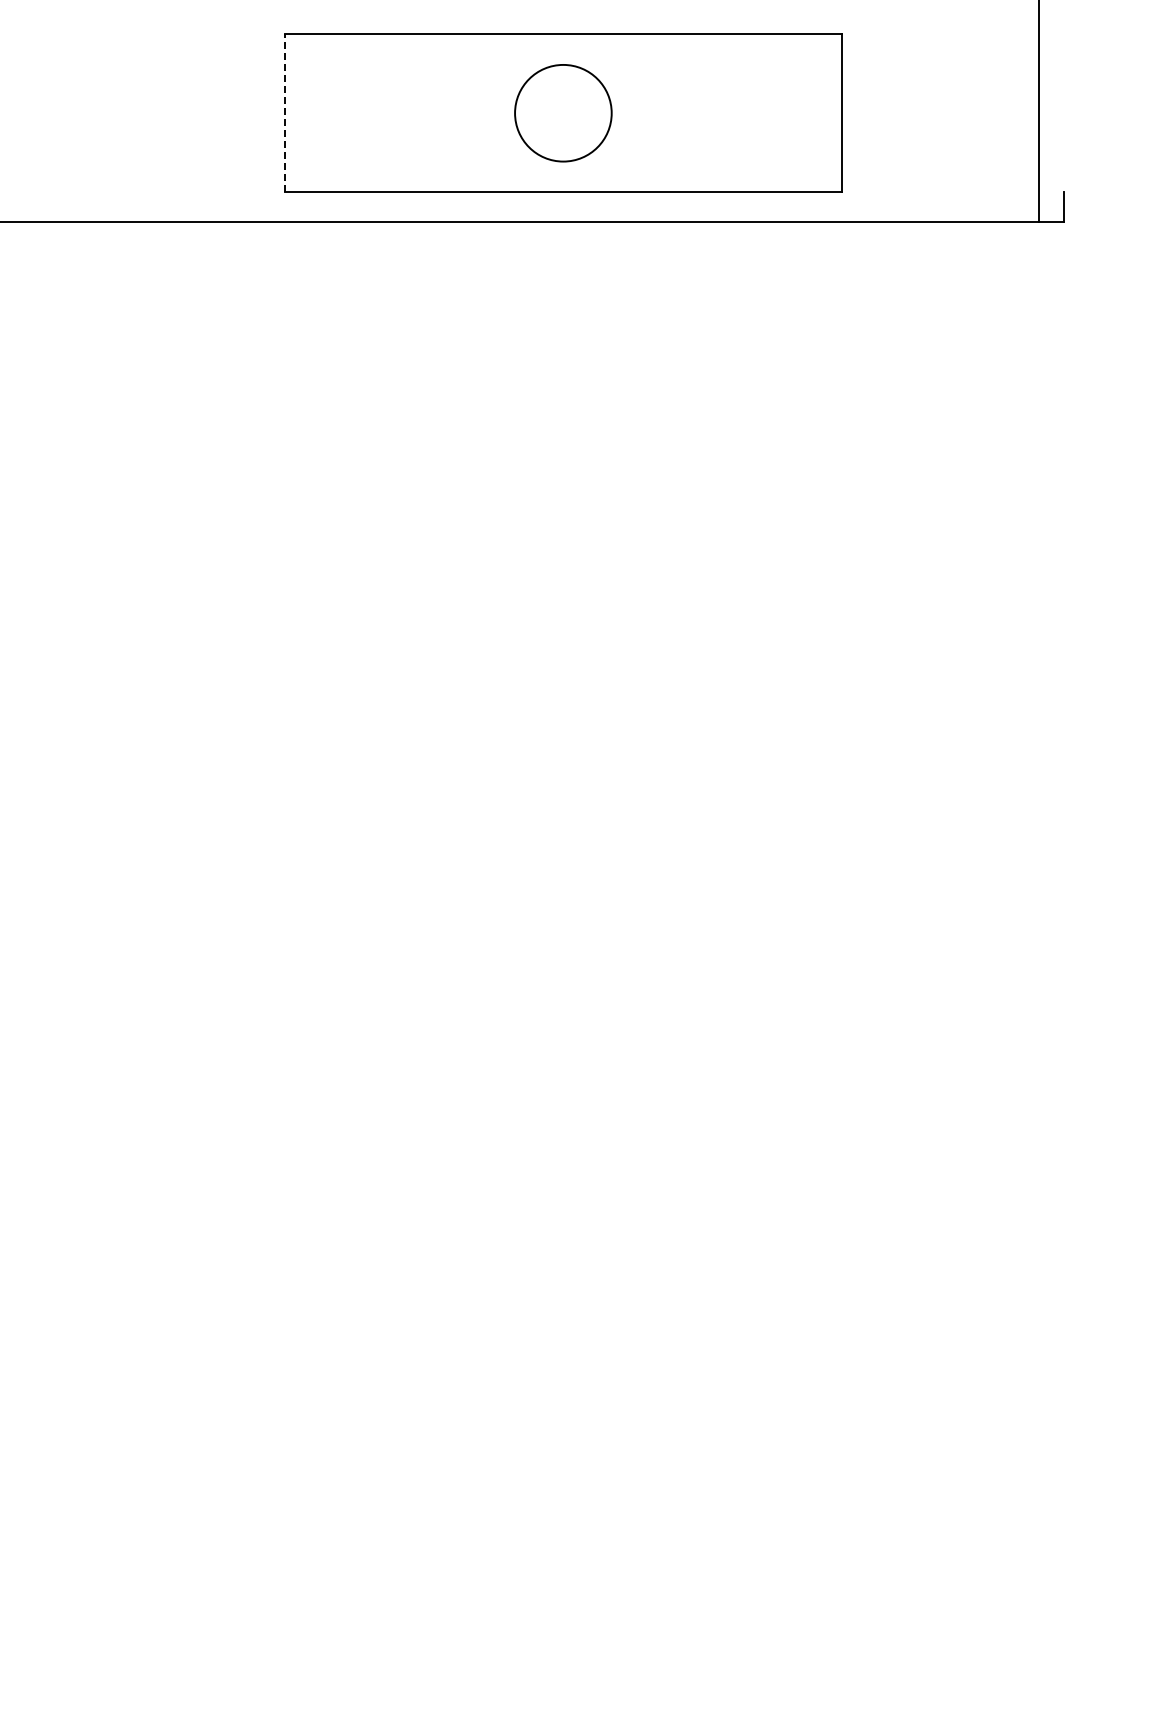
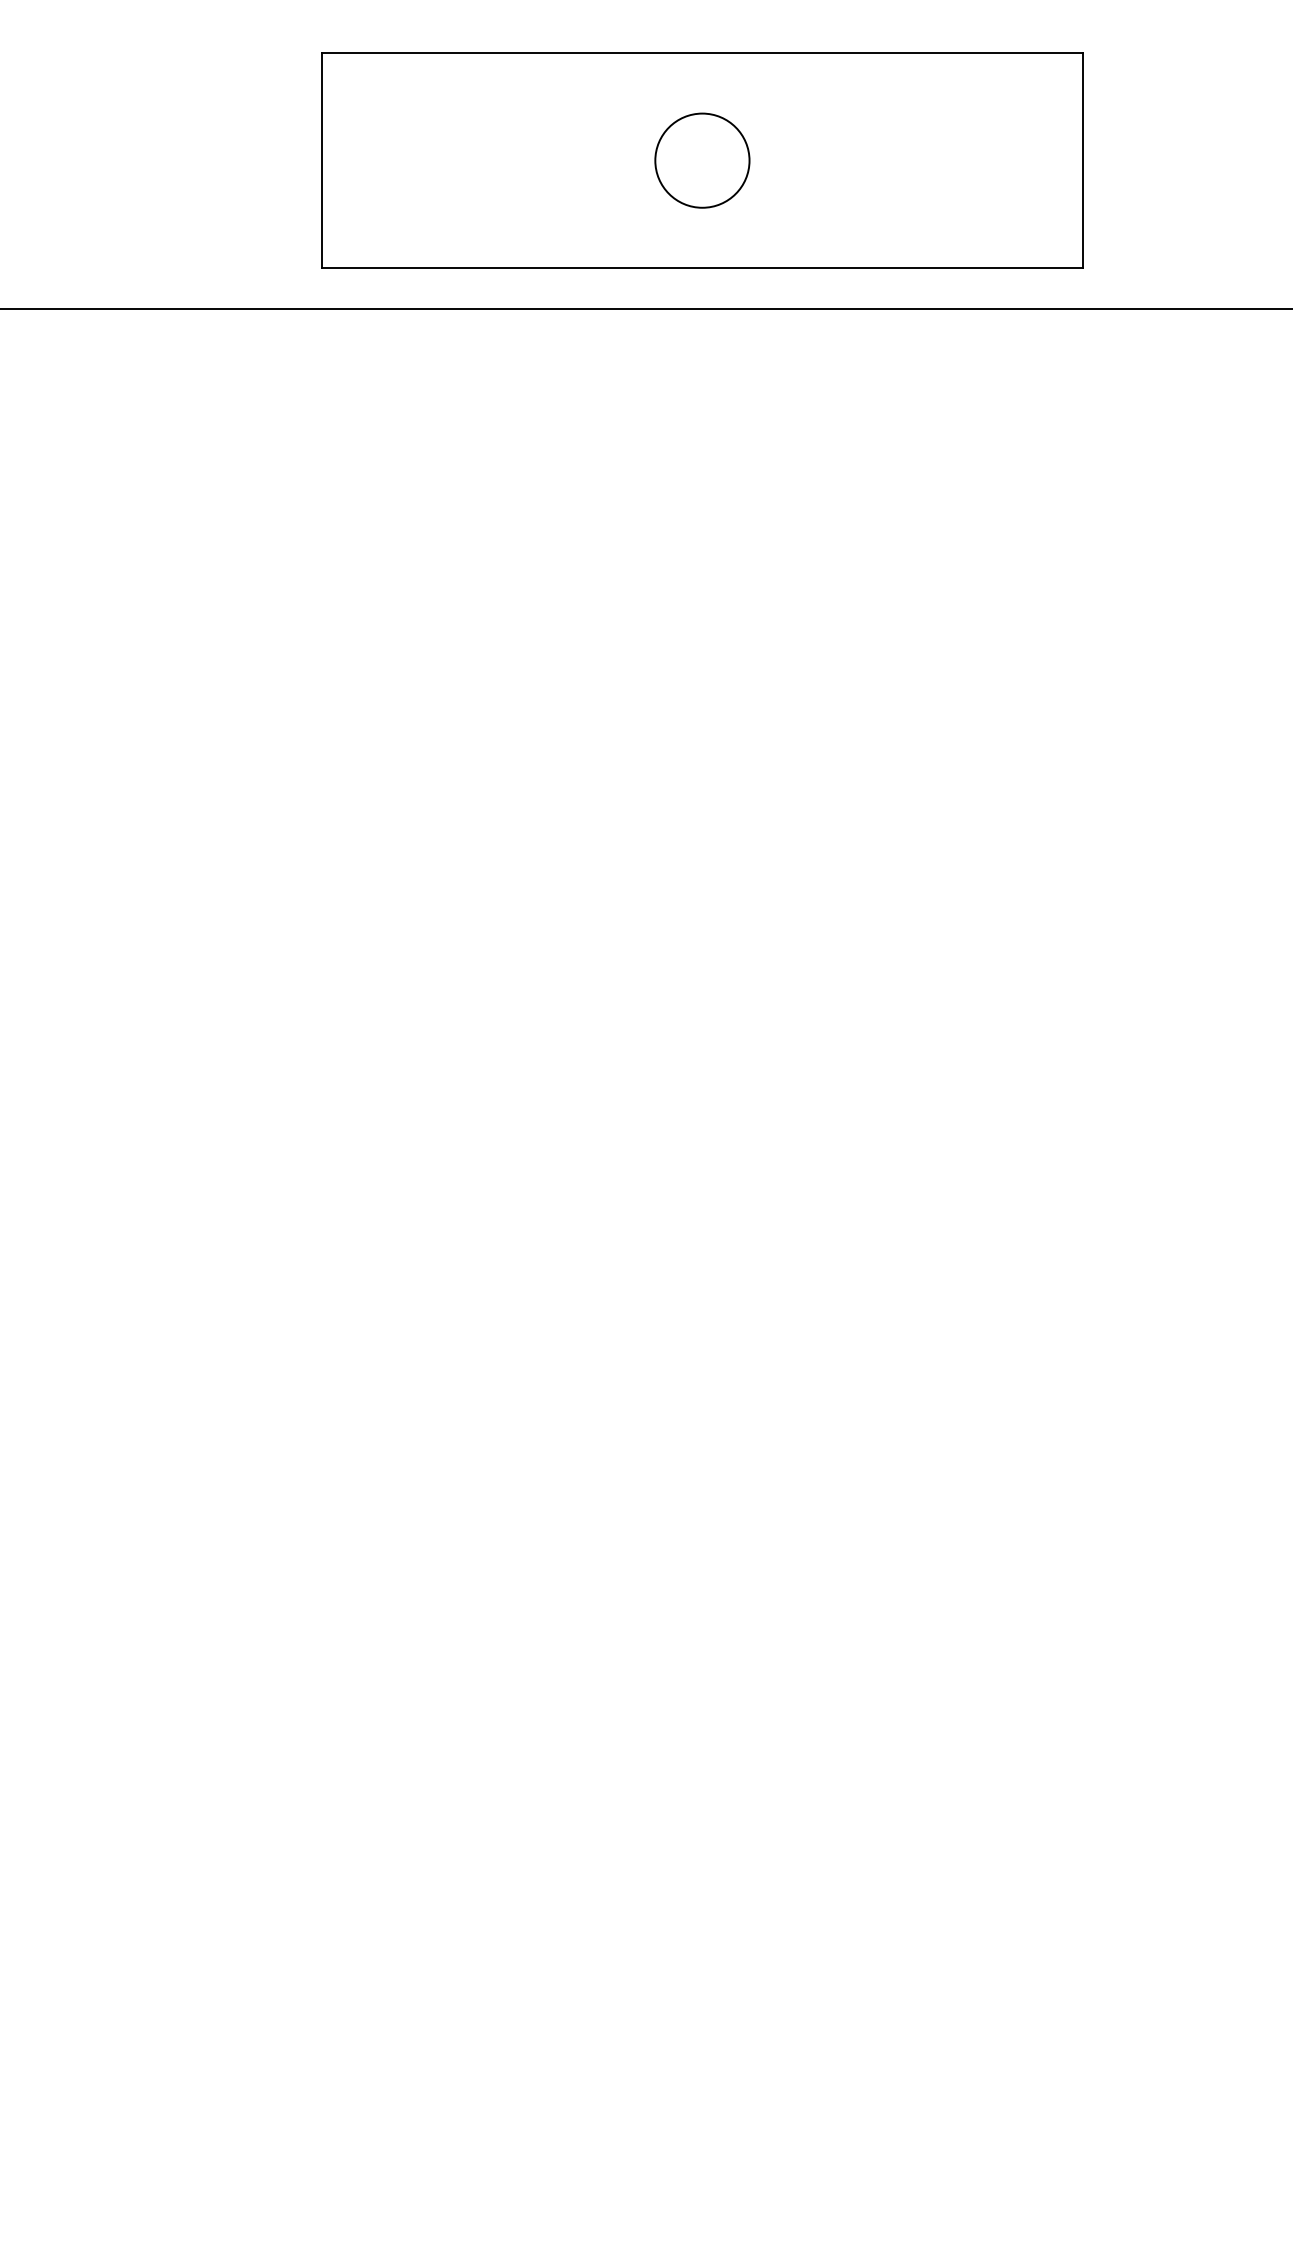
circle: (562, 112) -> (701, 159), size x0.71
line: (284, 113) -> (321, 161), dashed -> solid

